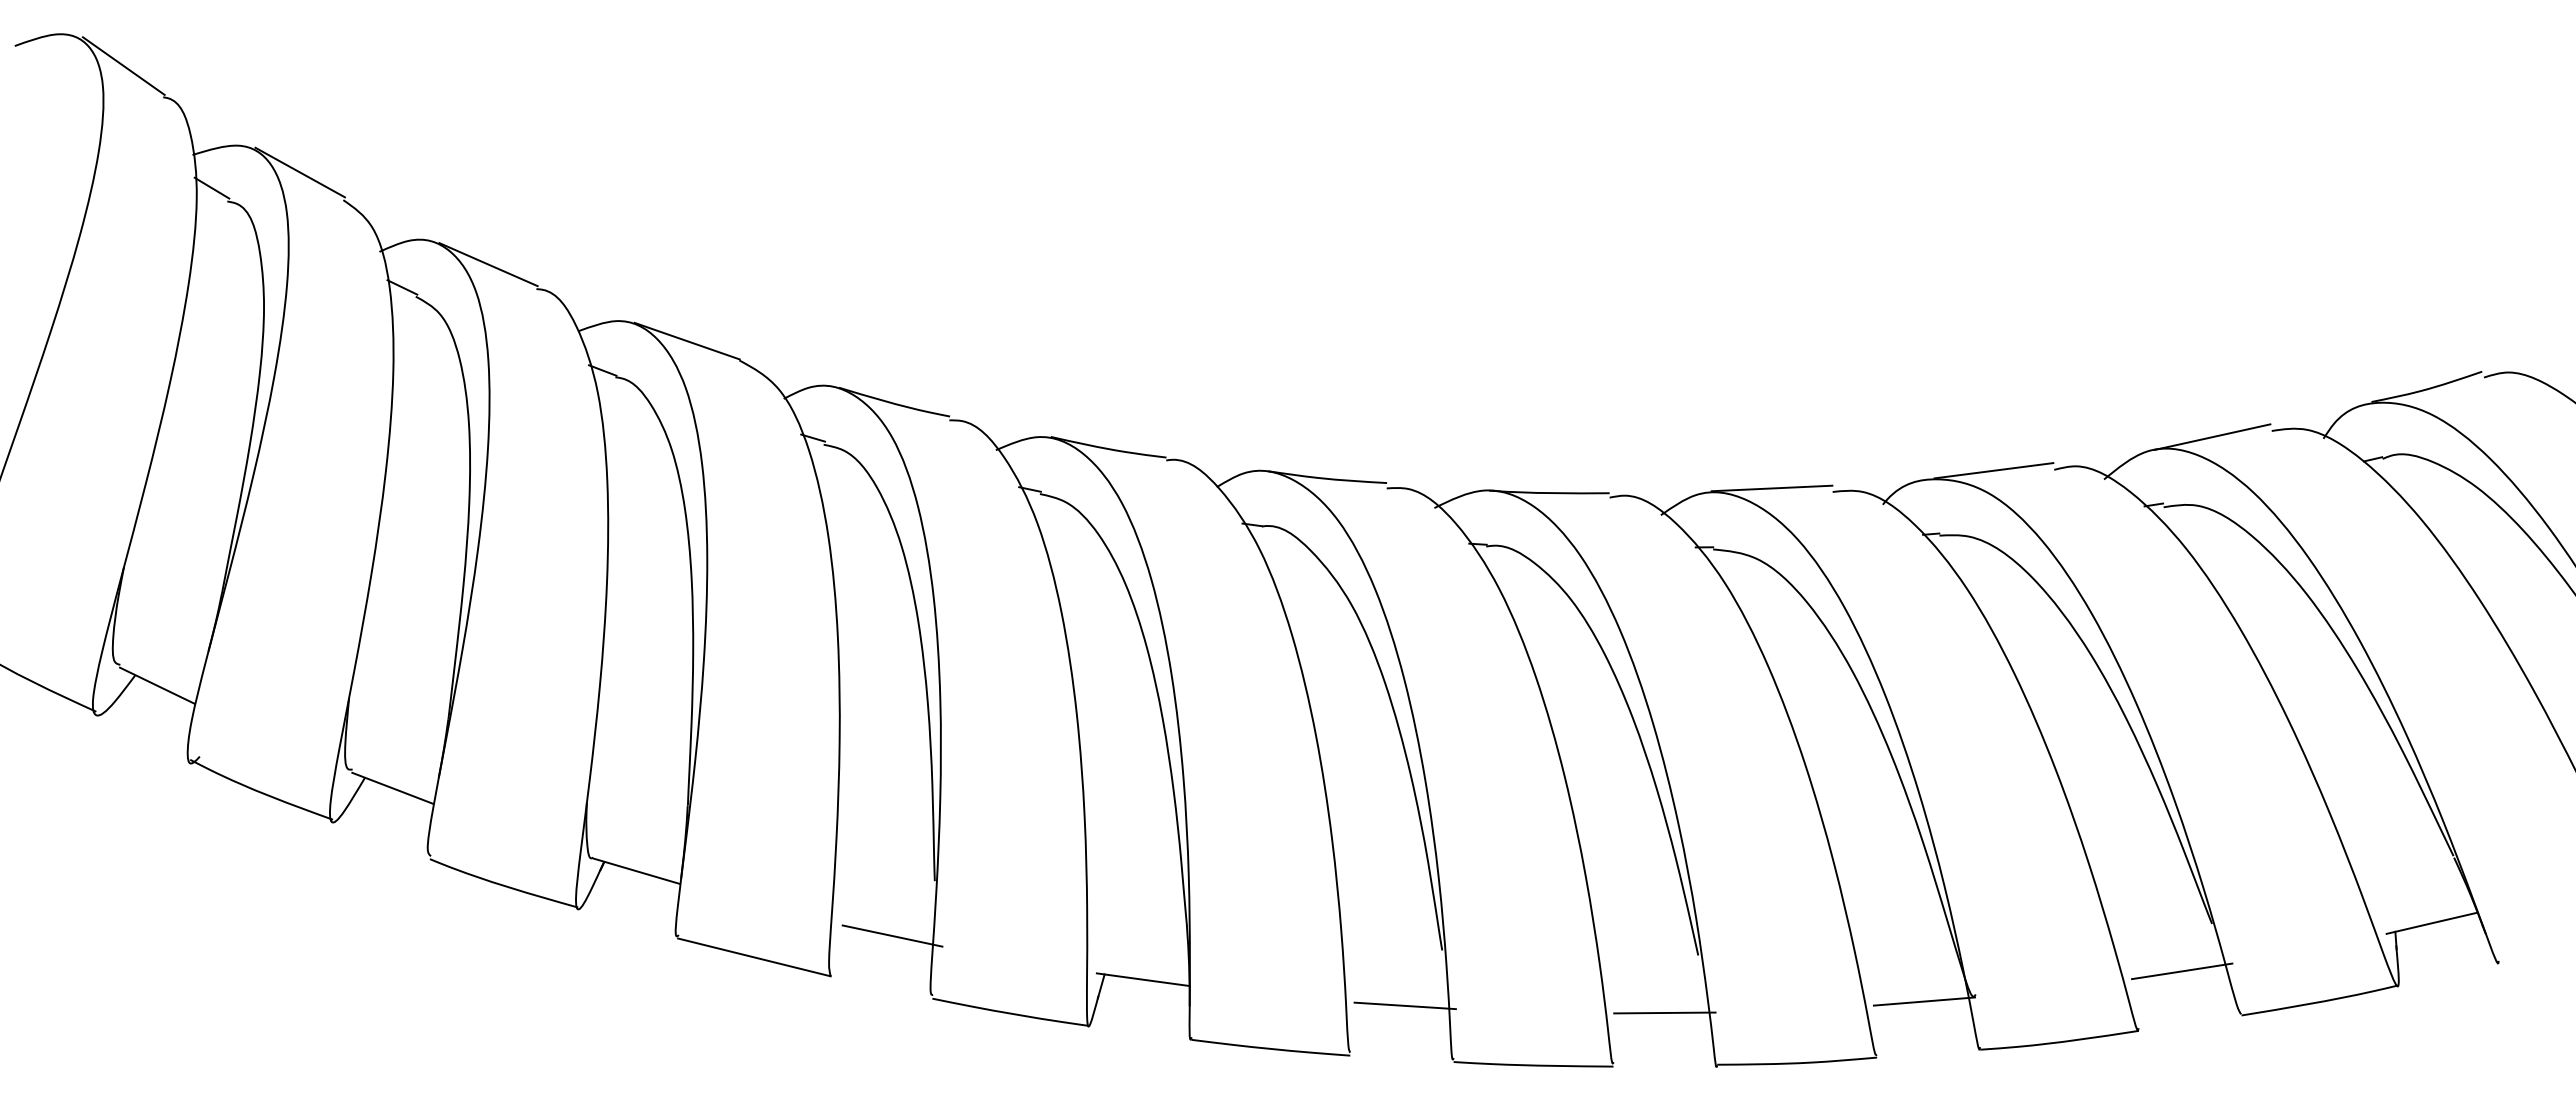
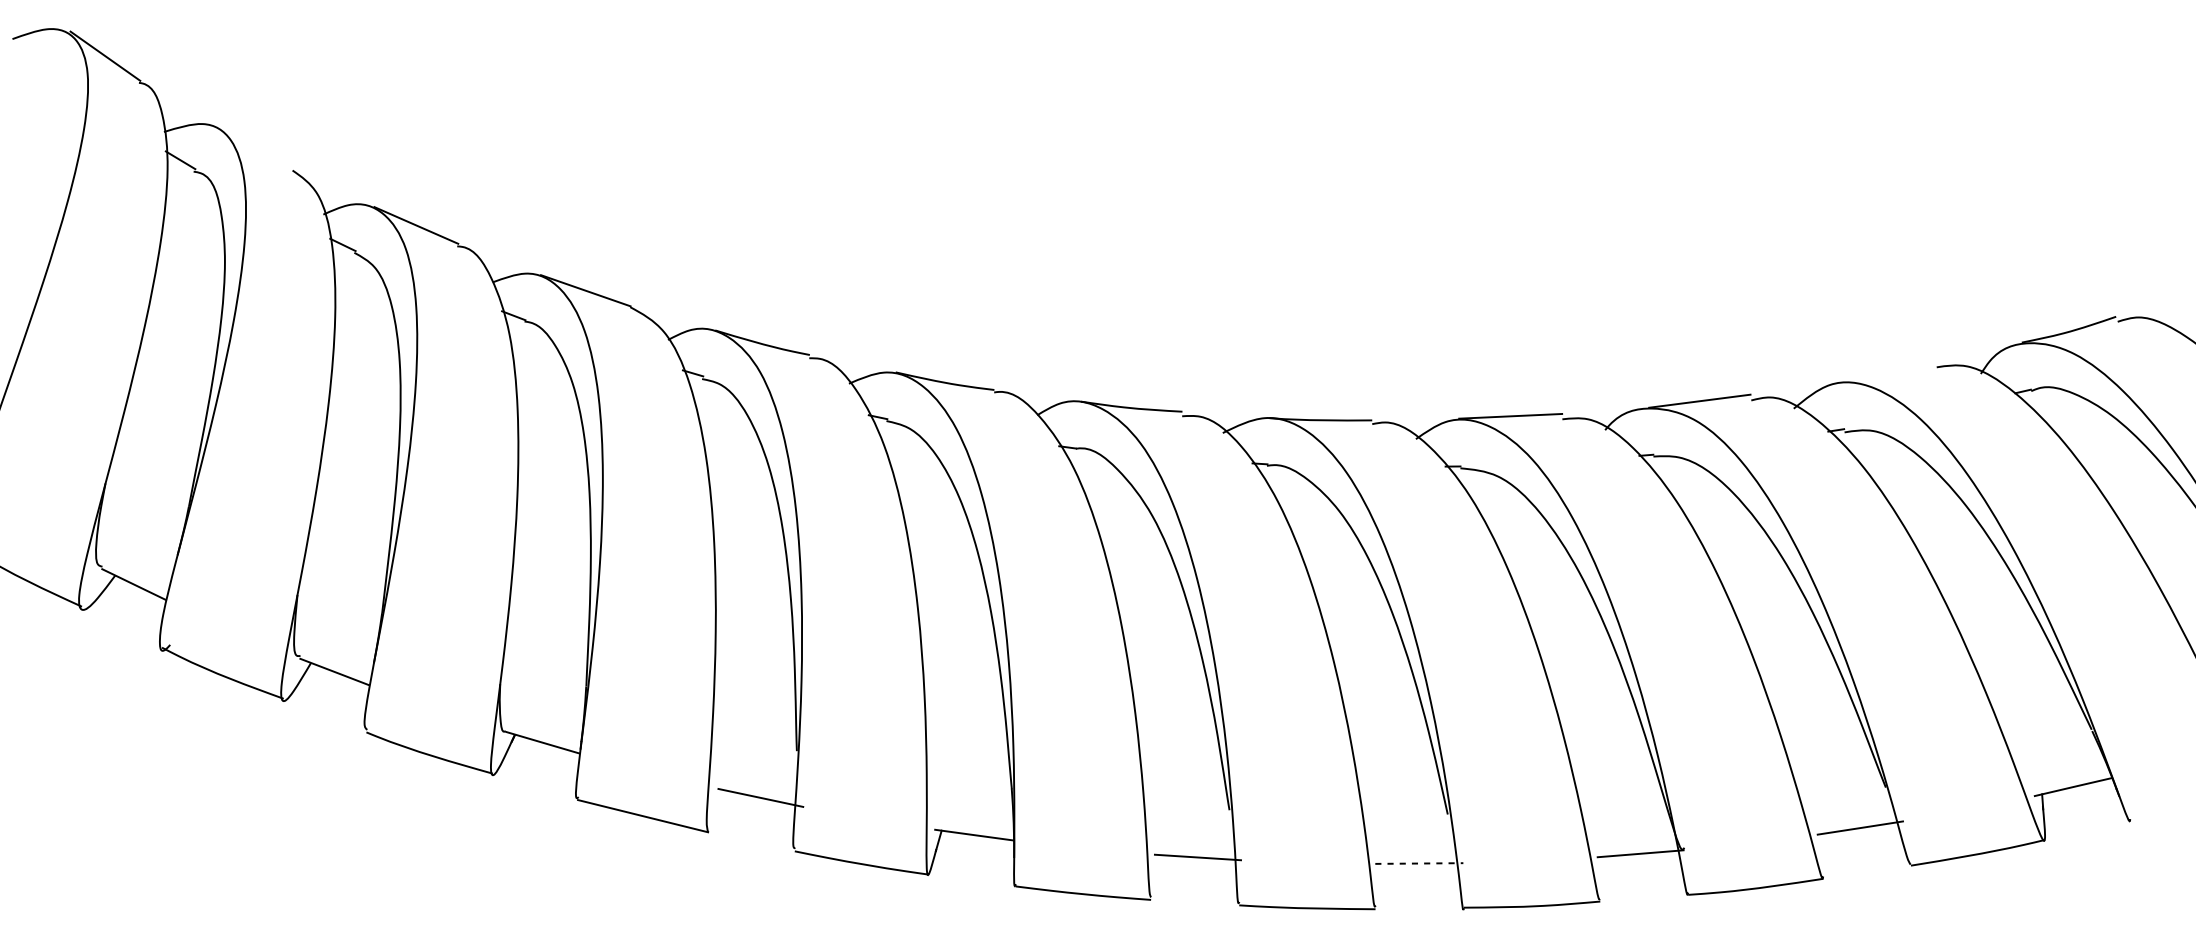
line: (299, 172) -> (255, 146), removed
line: (2212, 436) -> (1886, 372), removed
line: (1664, 1012) -> (1419, 863), solid -> dashed

